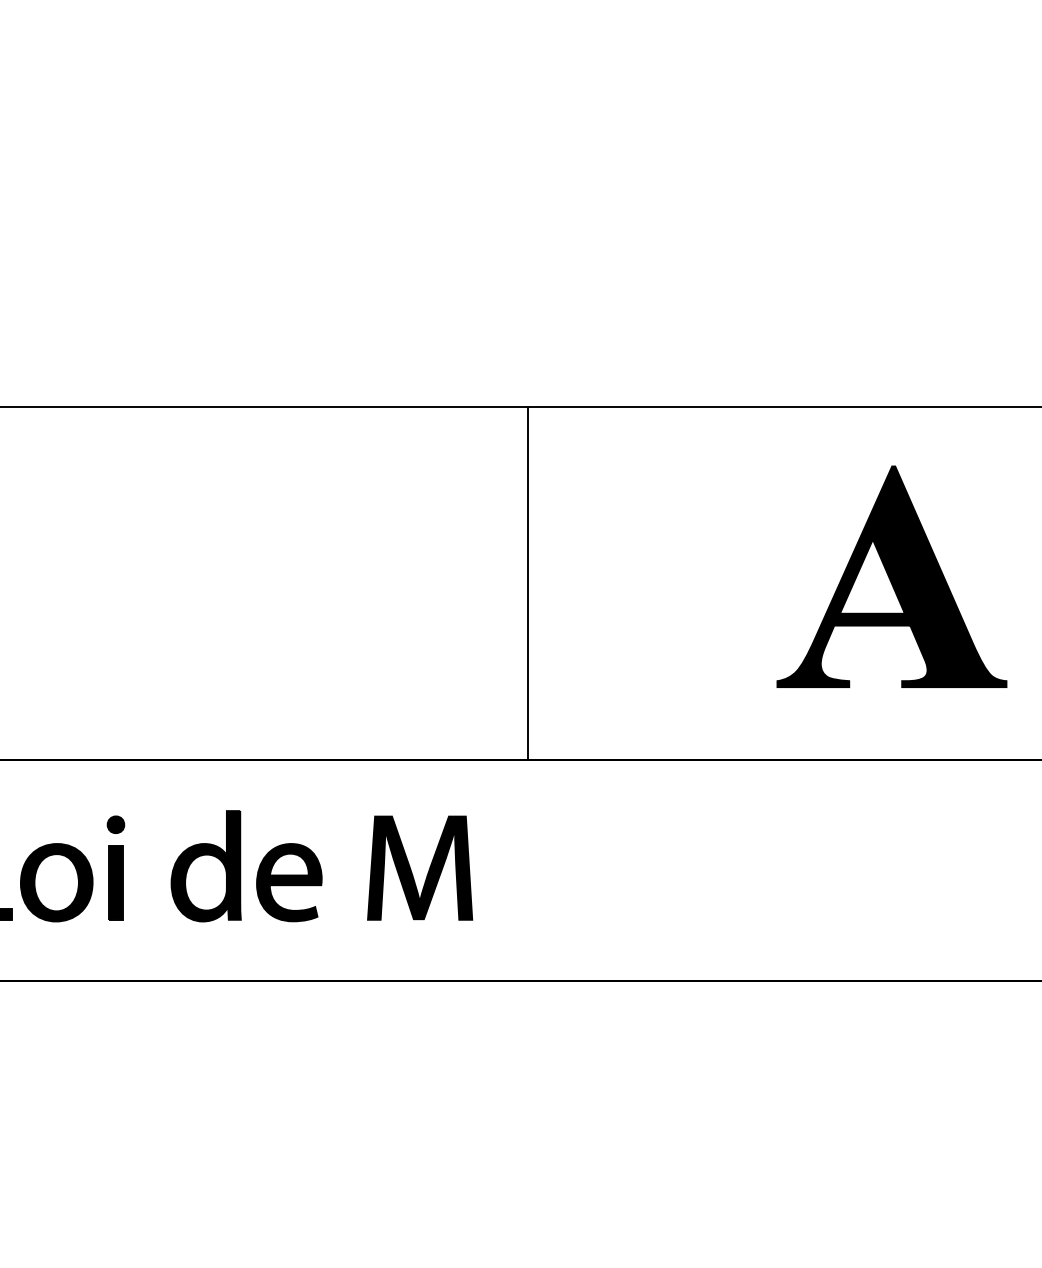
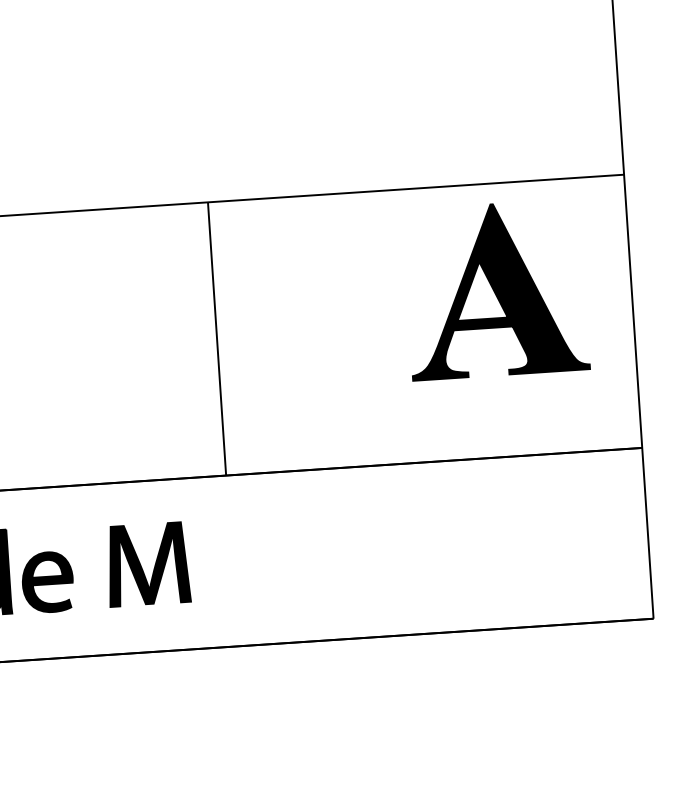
part: (891, 576) -> (495, 289), moved

